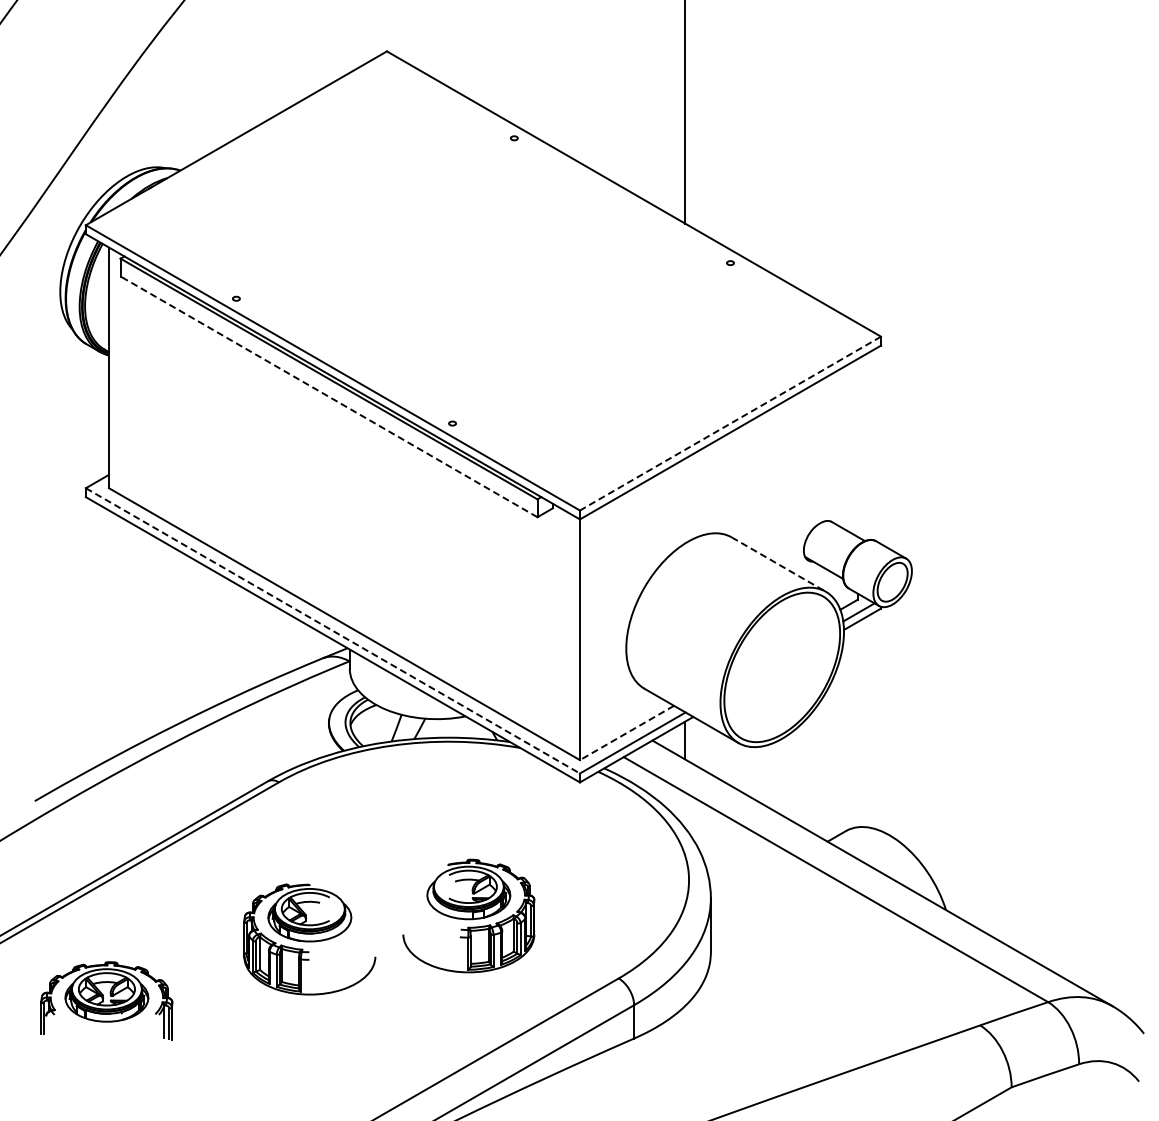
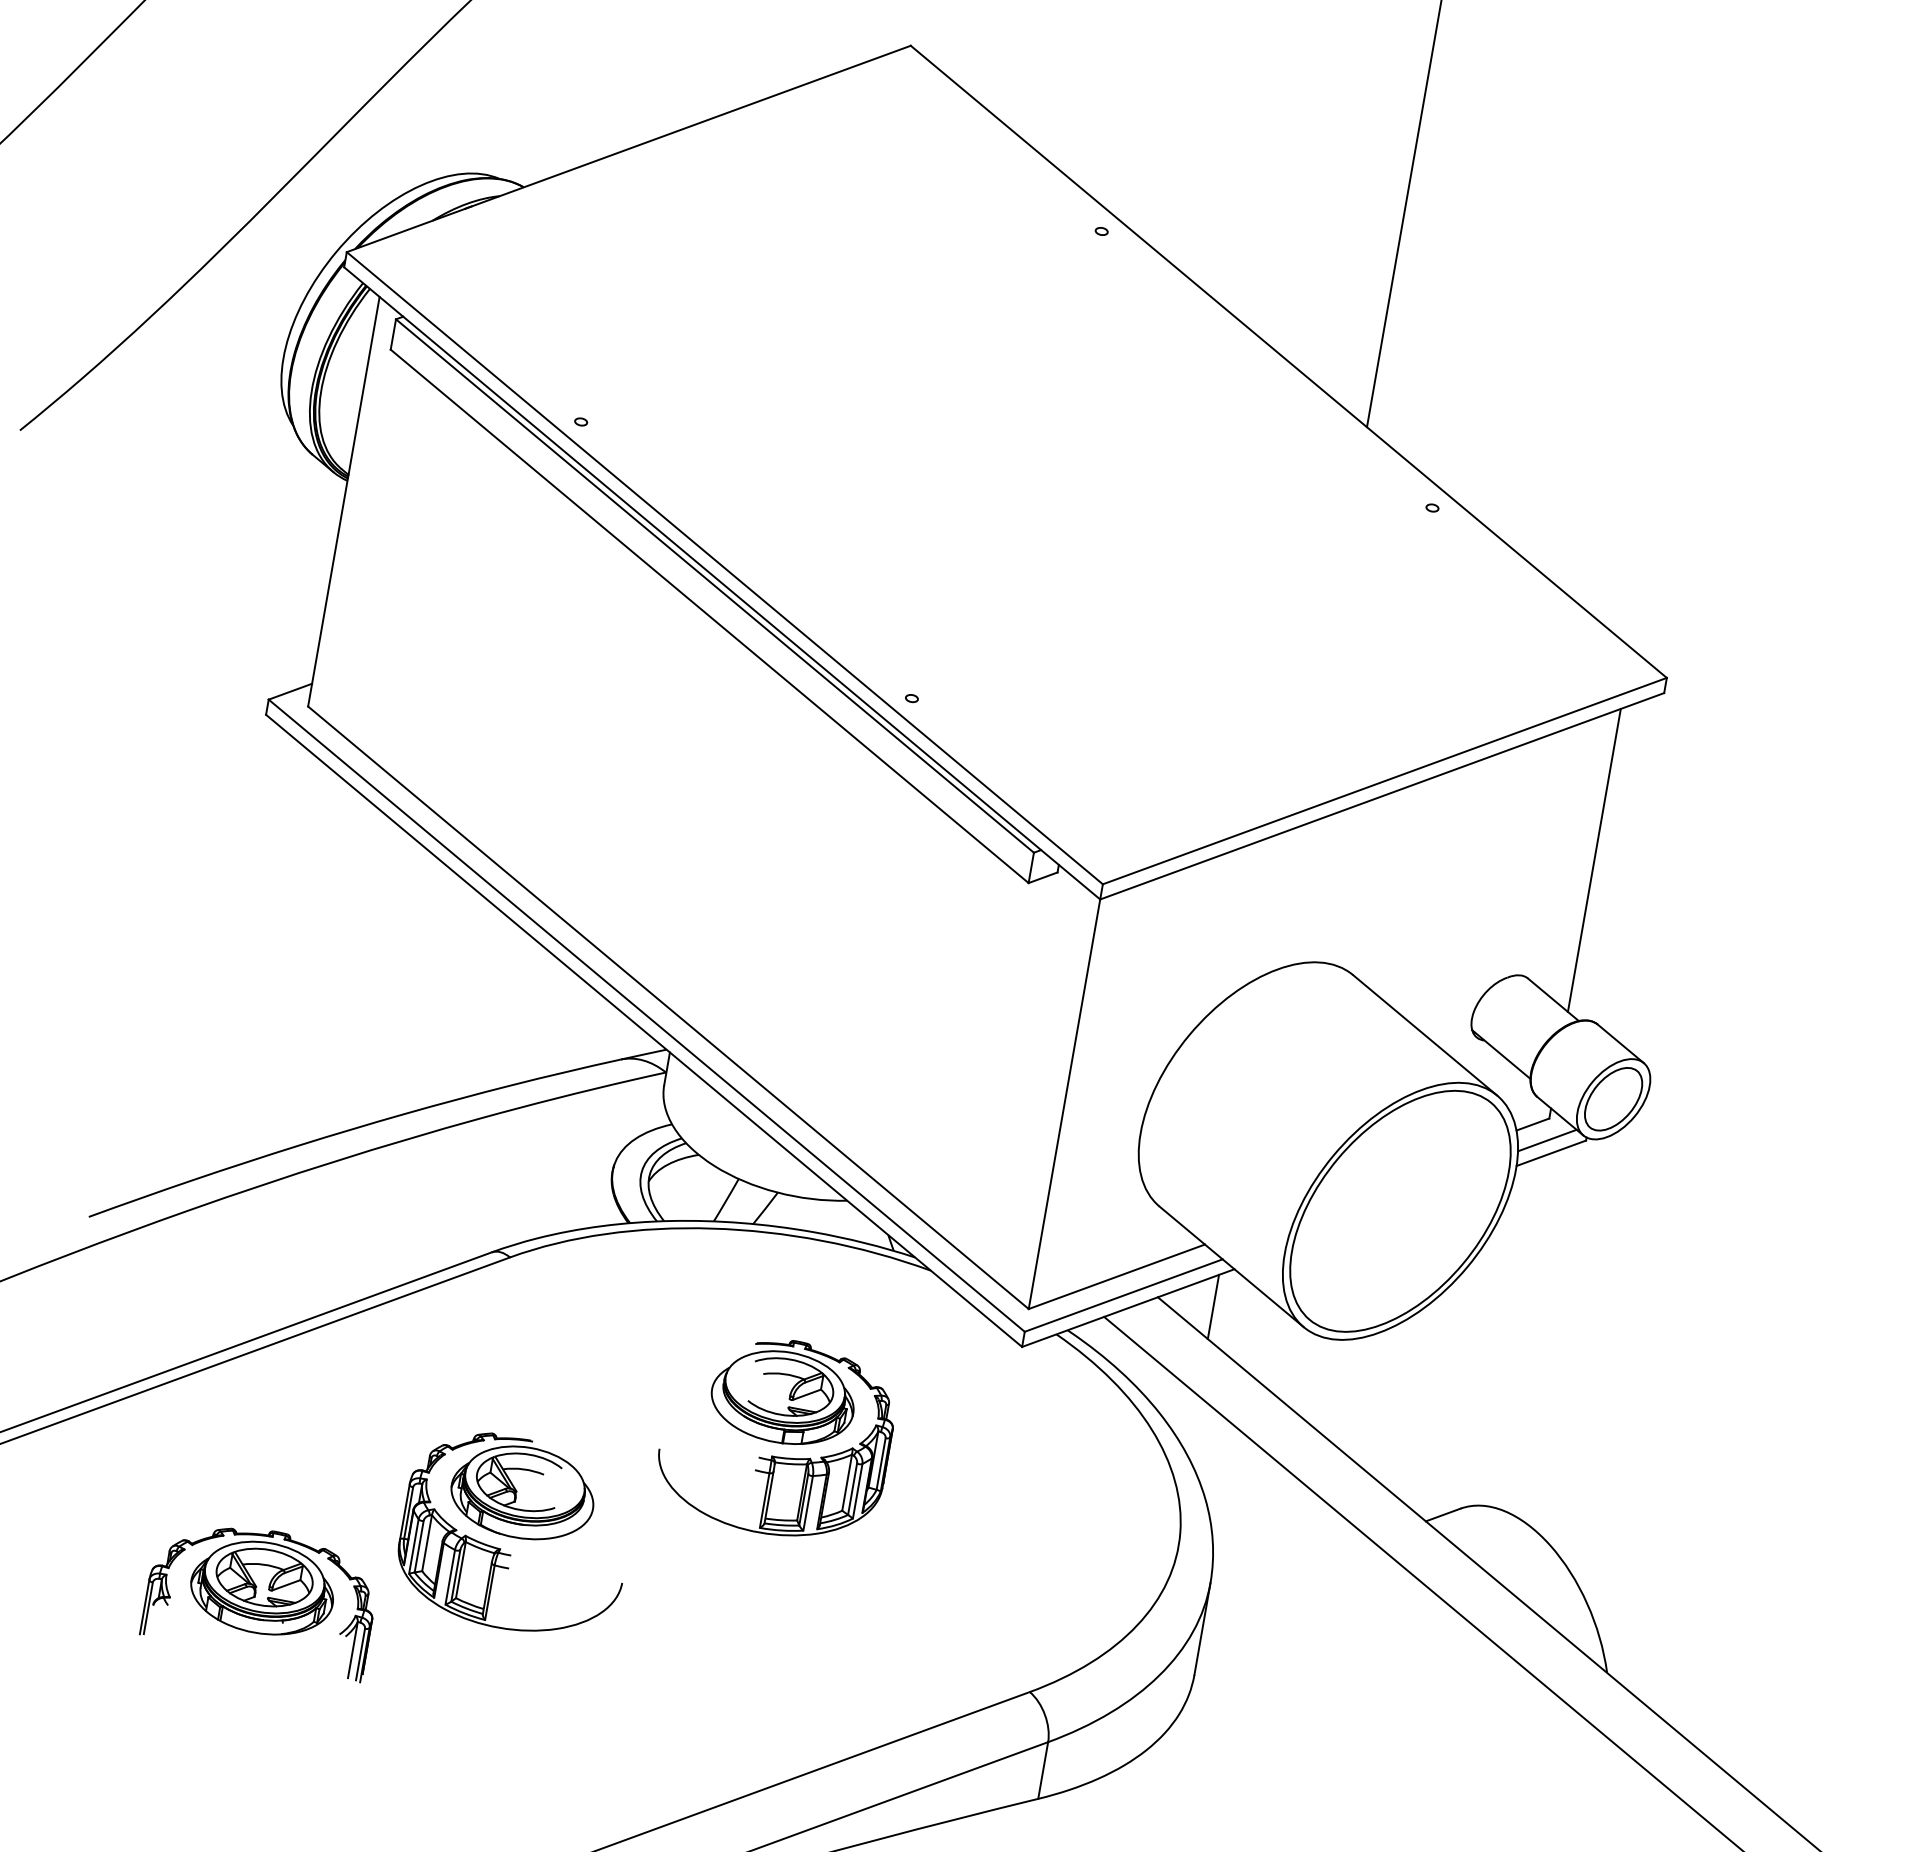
line: (329, 396) -> (710, 615), dashed -> solid
line: (730, 423) -> (1384, 780), dashed -> solid
line: (857, 447) -> (1593, 859), added
line: (779, 564) -> (1426, 1035), dashed -> solid
line: (333, 631) -> (647, 1016), dashed -> solid
line: (626, 733) -> (1115, 1277), dashed -> solid
part: (468, 915) -> (776, 1435), moved
part: (106, 1000) -> (260, 1596), moved

